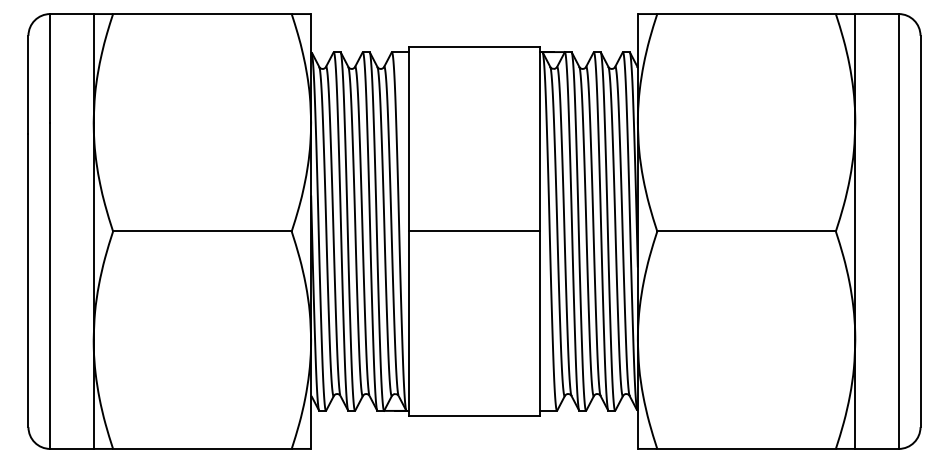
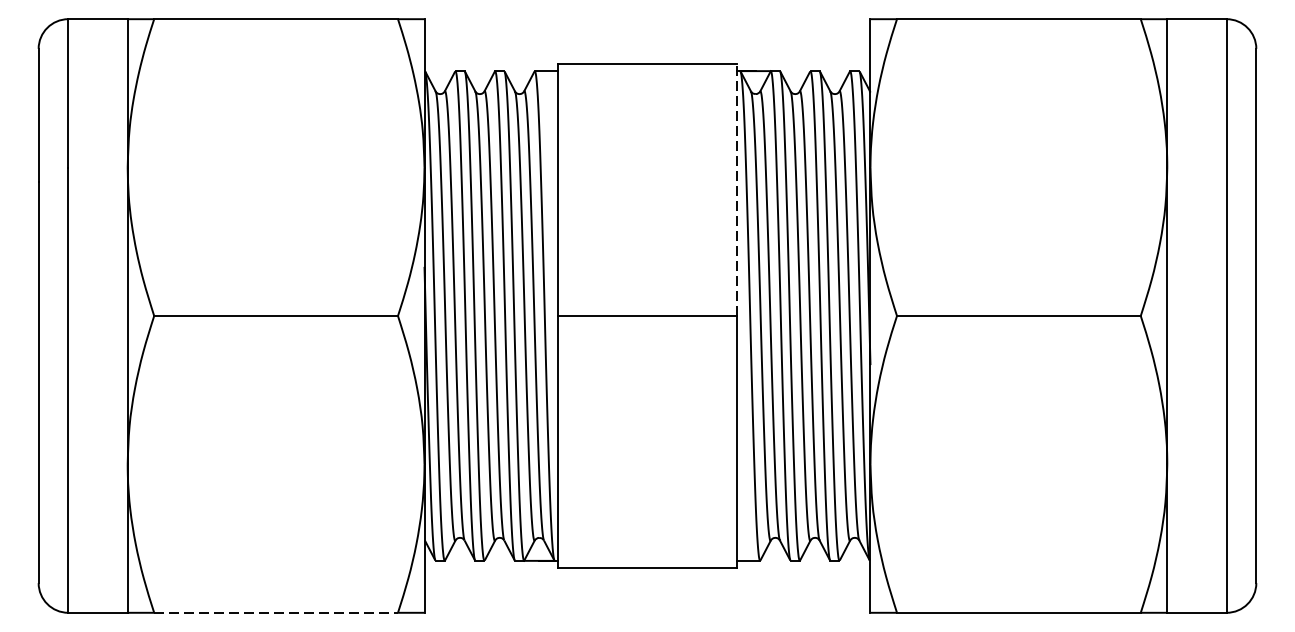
line: (539, 138) -> (736, 189), solid -> dashed
line: (202, 448) -> (276, 612), solid -> dashed

